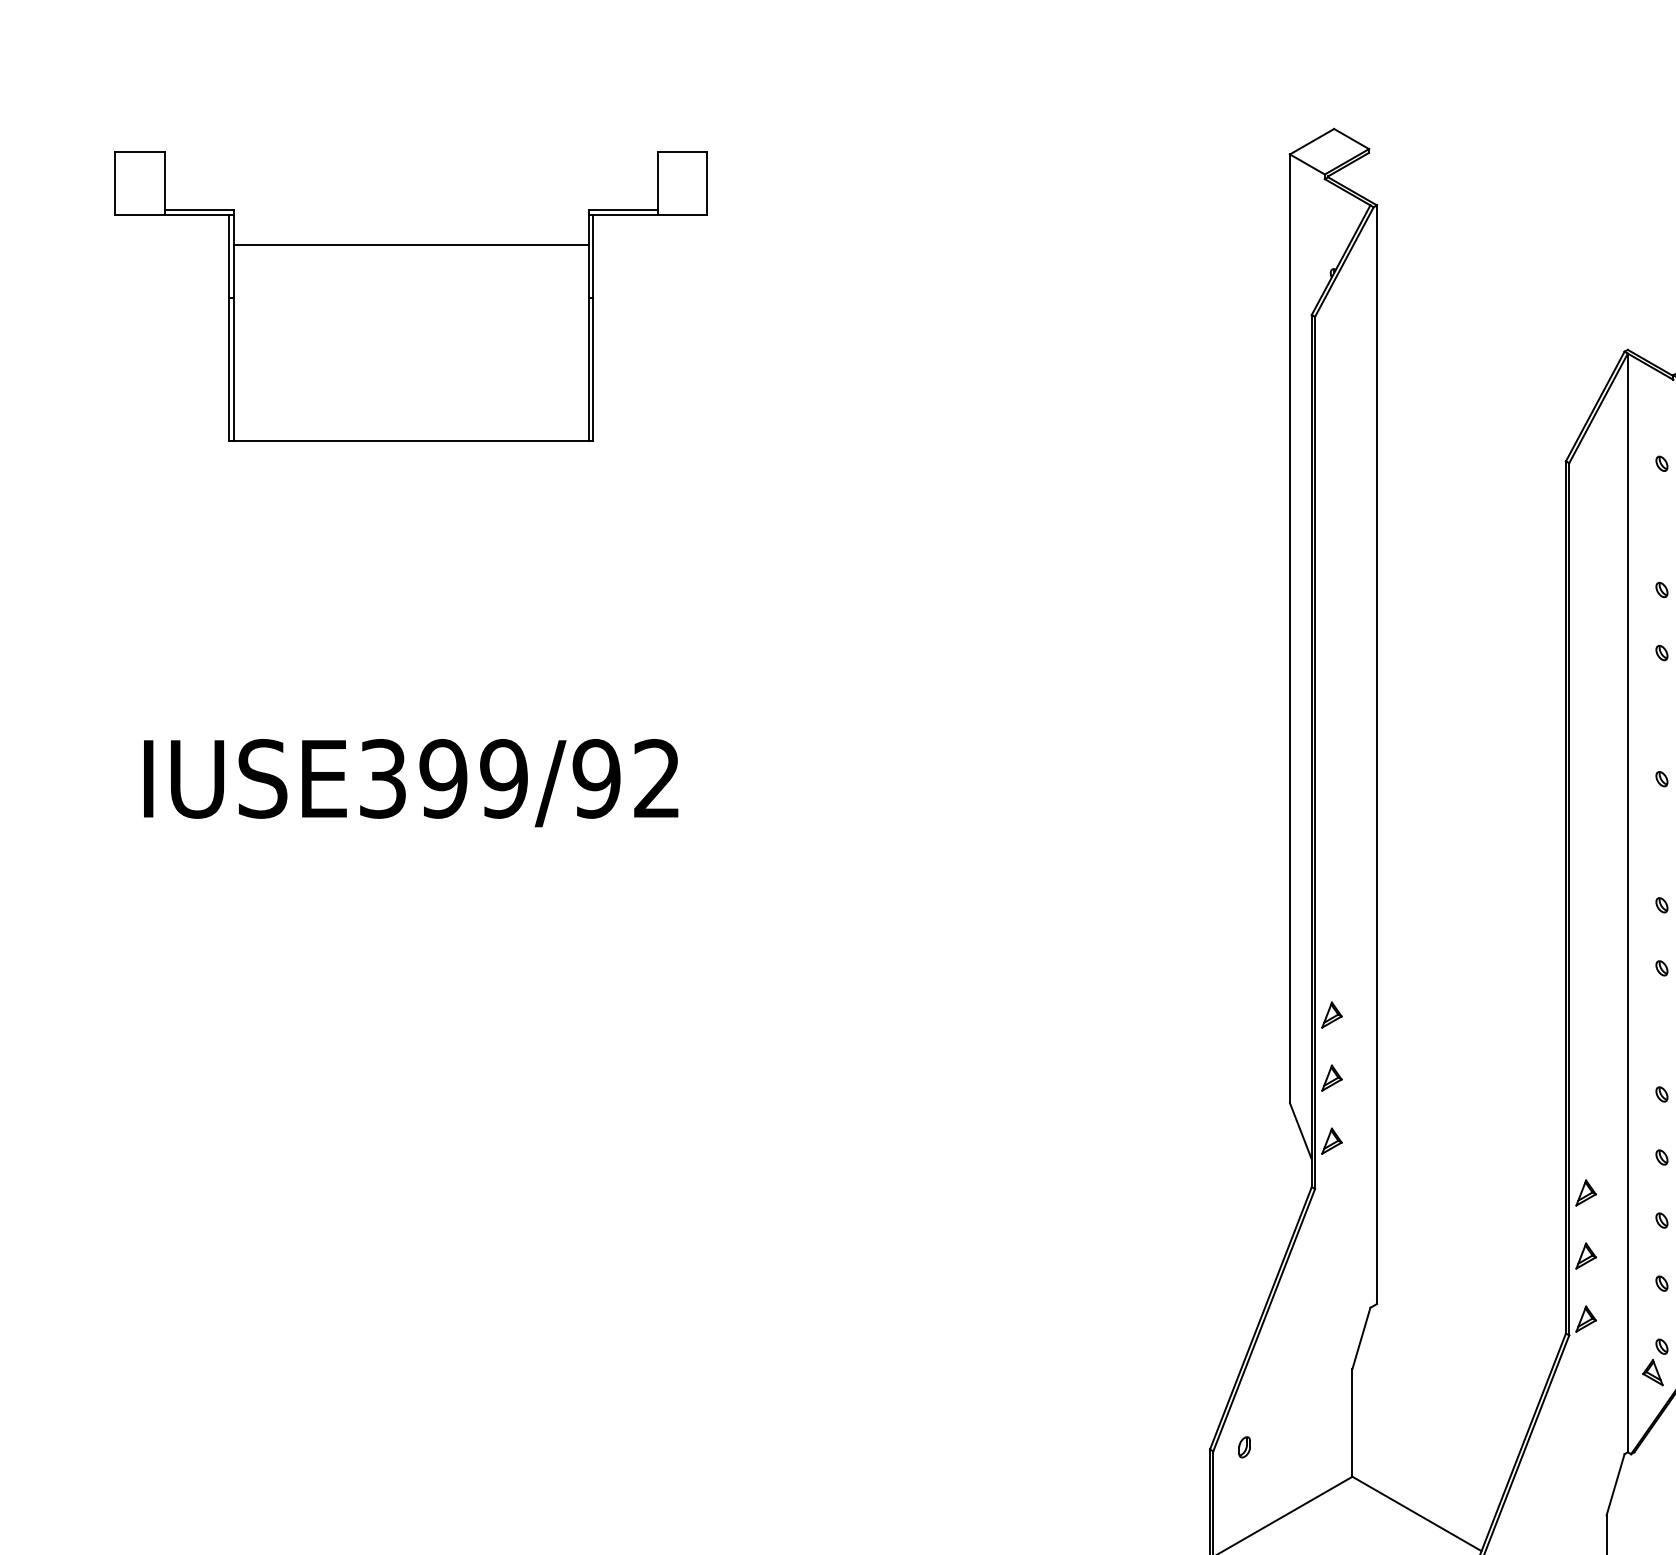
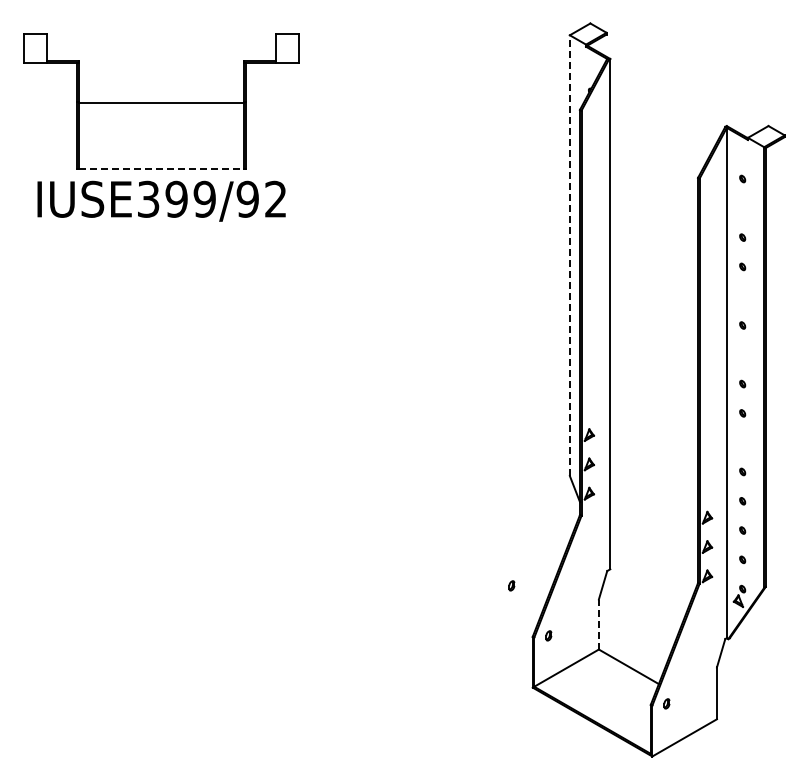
line: (410, 245) -> (161, 103), moved
line: (412, 441) -> (162, 168), solid -> dashed
line: (1289, 628) -> (569, 255), solid -> dashed
text: (410, 781) -> (161, 200), moved
part: (1164, 1338) -> (511, 585), added
line: (1351, 1422) -> (598, 624), solid -> dashed

